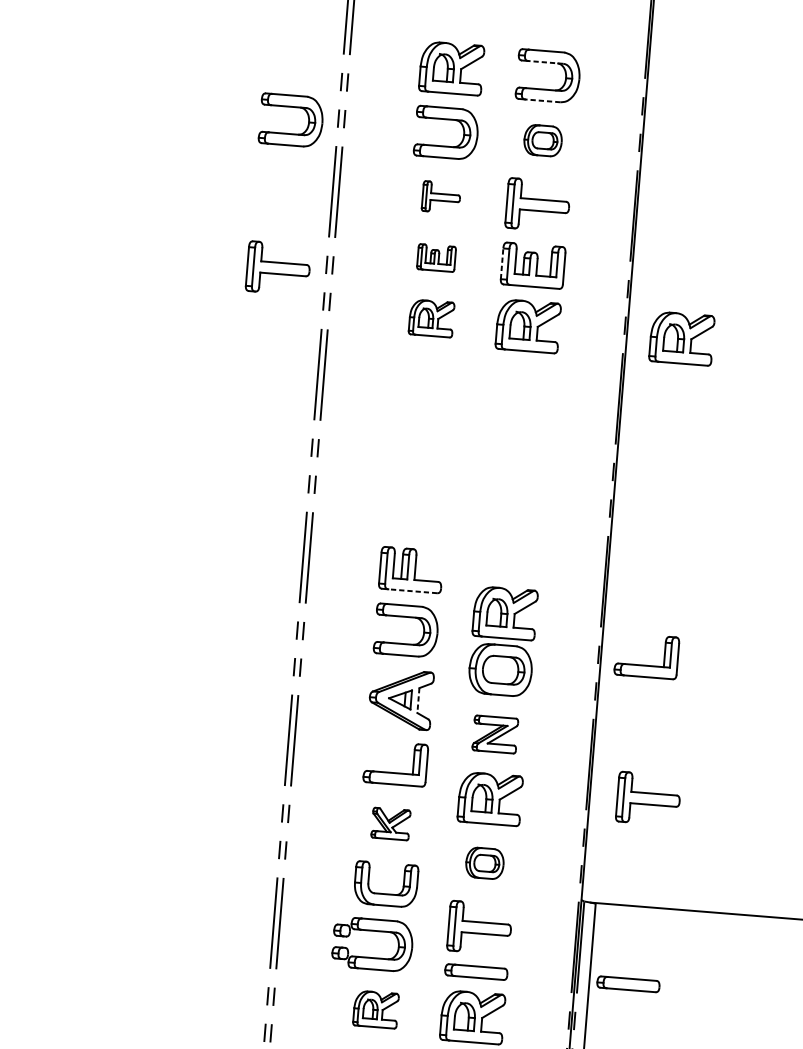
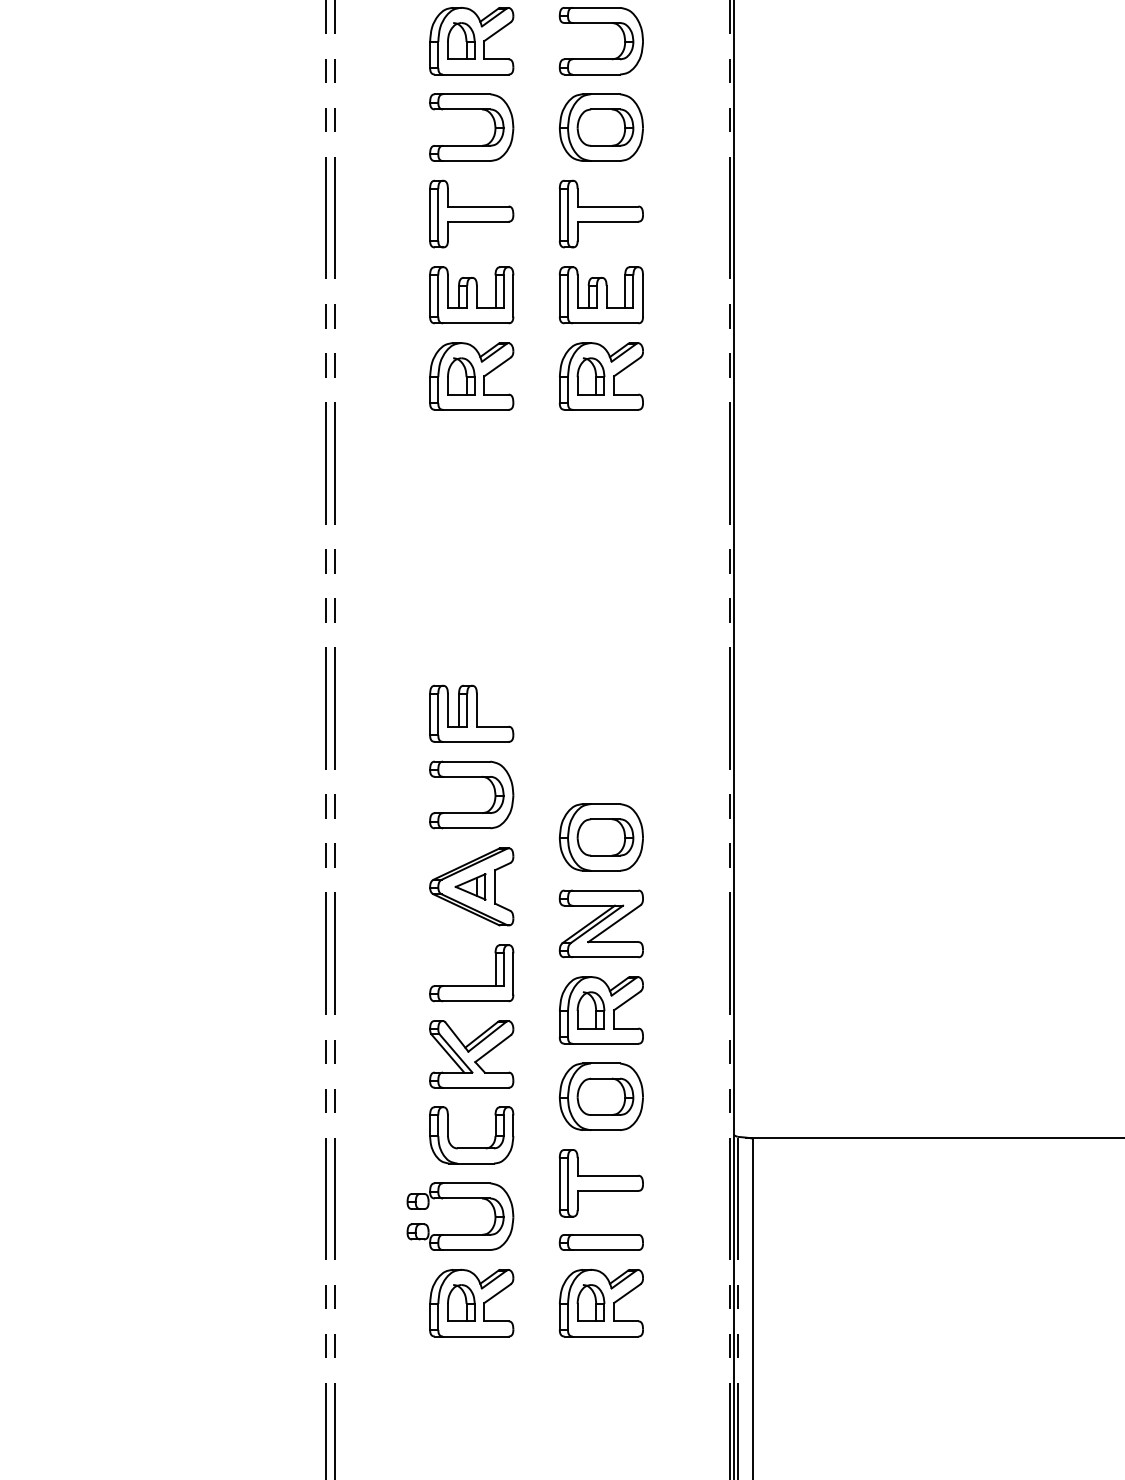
line: (545, 62) -> (596, 22), dashed -> solid
line: (542, 100) -> (596, 74), dashed -> solid
part: (292, 106) -> (263, 109), removed
part: (542, 140) -> (600, 127), size x1.67
part: (441, 196) -> (471, 213), size x1.67
part: (436, 258) -> (471, 295), size x1.67
line: (501, 264) -> (559, 296), dashed -> solid
part: (277, 267) -> (261, 325), removed
part: (431, 318) -> (471, 376), size x1.43
part: (681, 338) -> (806, 376), removed
line: (412, 590) -> (475, 741), dashed -> solid
part: (504, 613) -> (600, 761), removed
part: (645, 665) -> (794, 815), removed
line: (418, 700) -> (495, 886), dashed -> solid
part: (494, 734) -> (600, 923), size x1.43
part: (647, 799) -> (811, 993), removed
part: (390, 824) -> (471, 1054), size x1.67
part: (484, 863) -> (600, 1096), size x1.67
part: (627, 984) -> (804, 1242), removed
part: (375, 1009) -> (471, 1303), size x1.43

